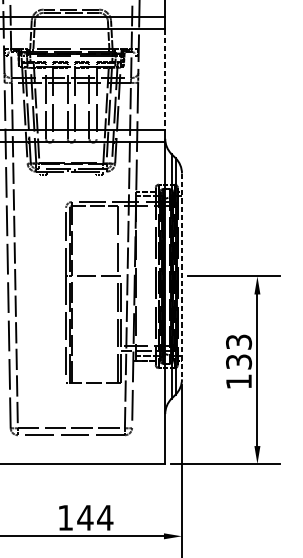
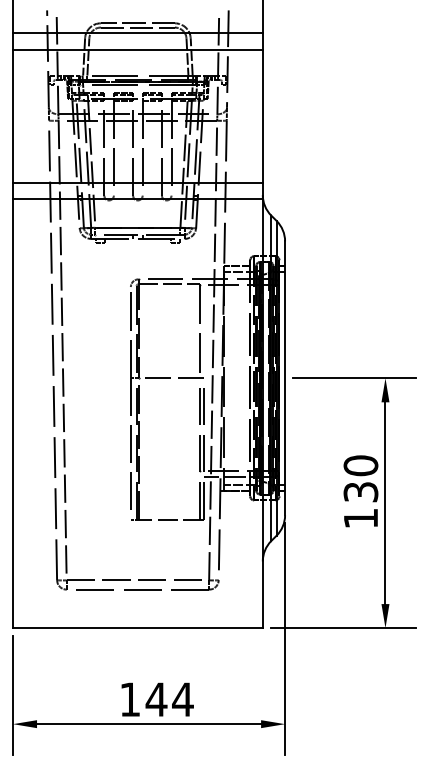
line: (165, 79) -> (262, 116), dashed -> solid
line: (182, 276) -> (285, 378), dashed -> solid
text: (238, 341) -> (360, 465), 133 -> 130

